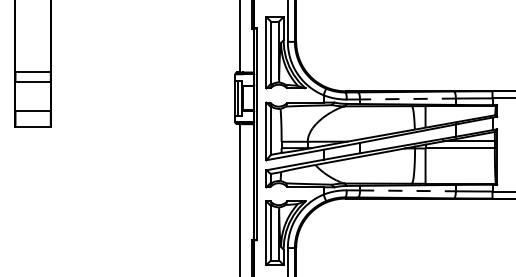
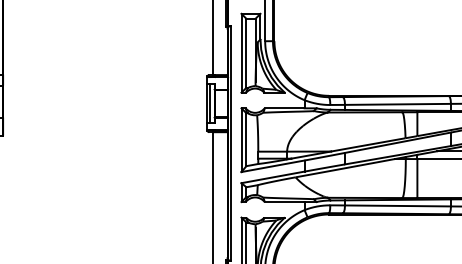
line: (408, 99) -> (398, 104), dashed -> solid
line: (408, 190) -> (398, 205), dashed -> solid

